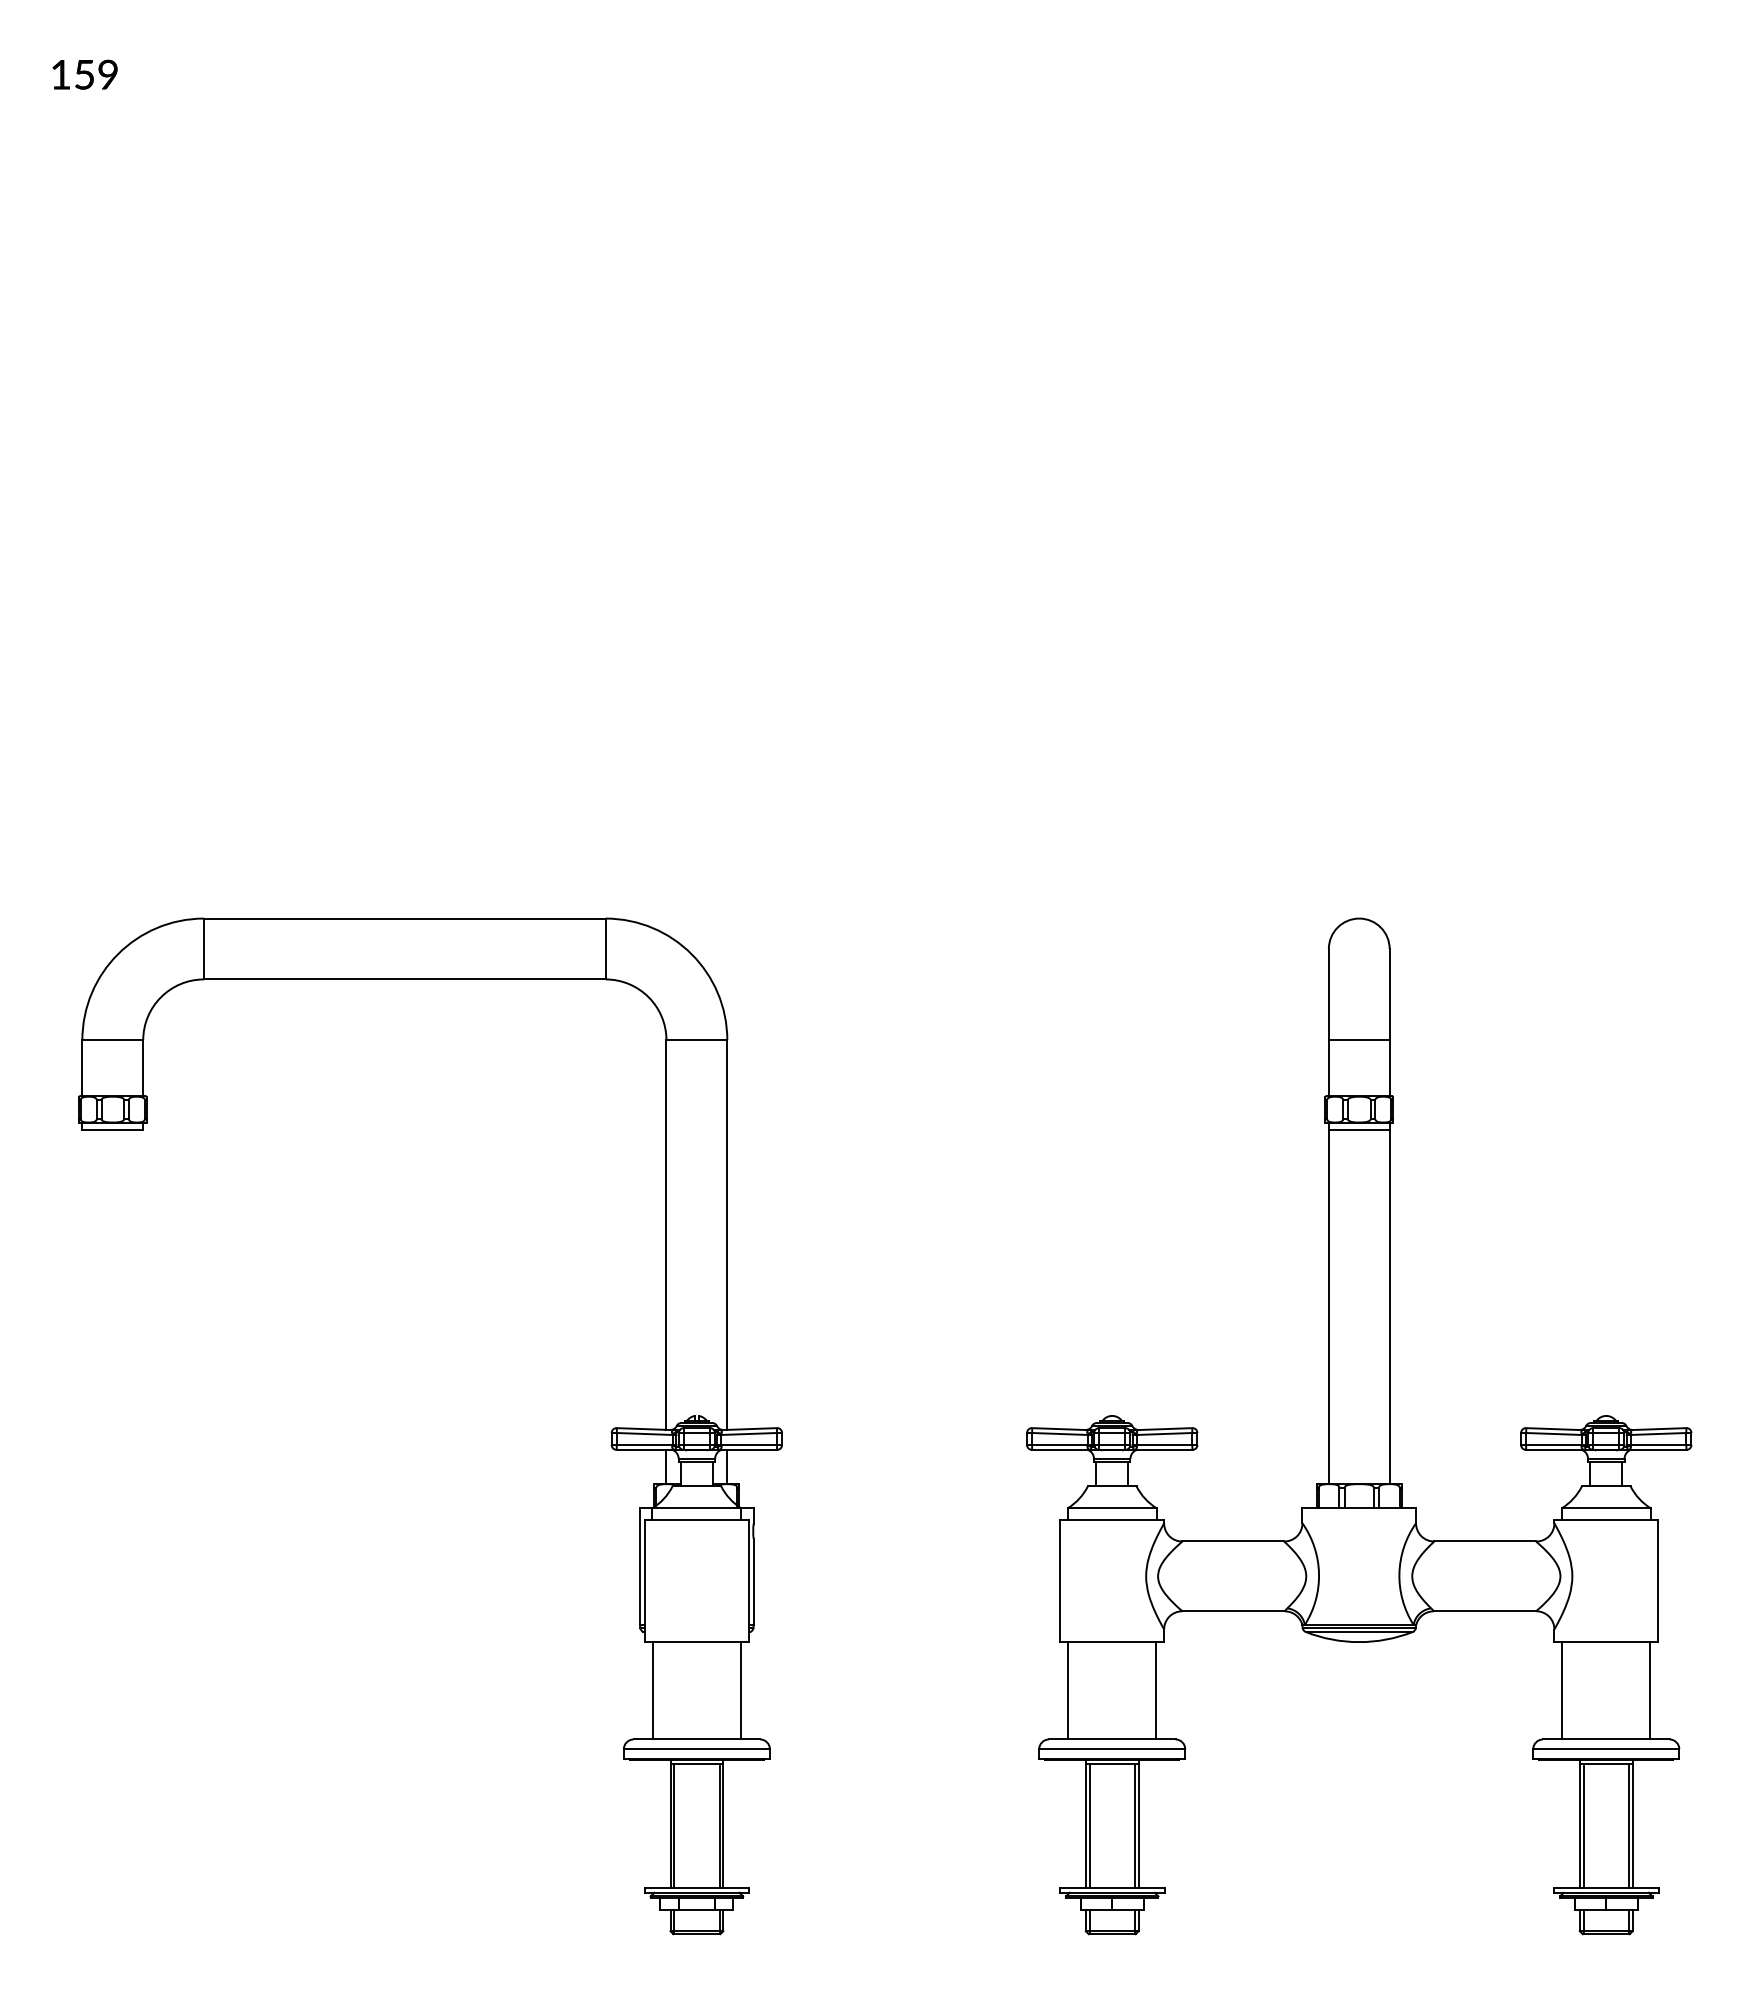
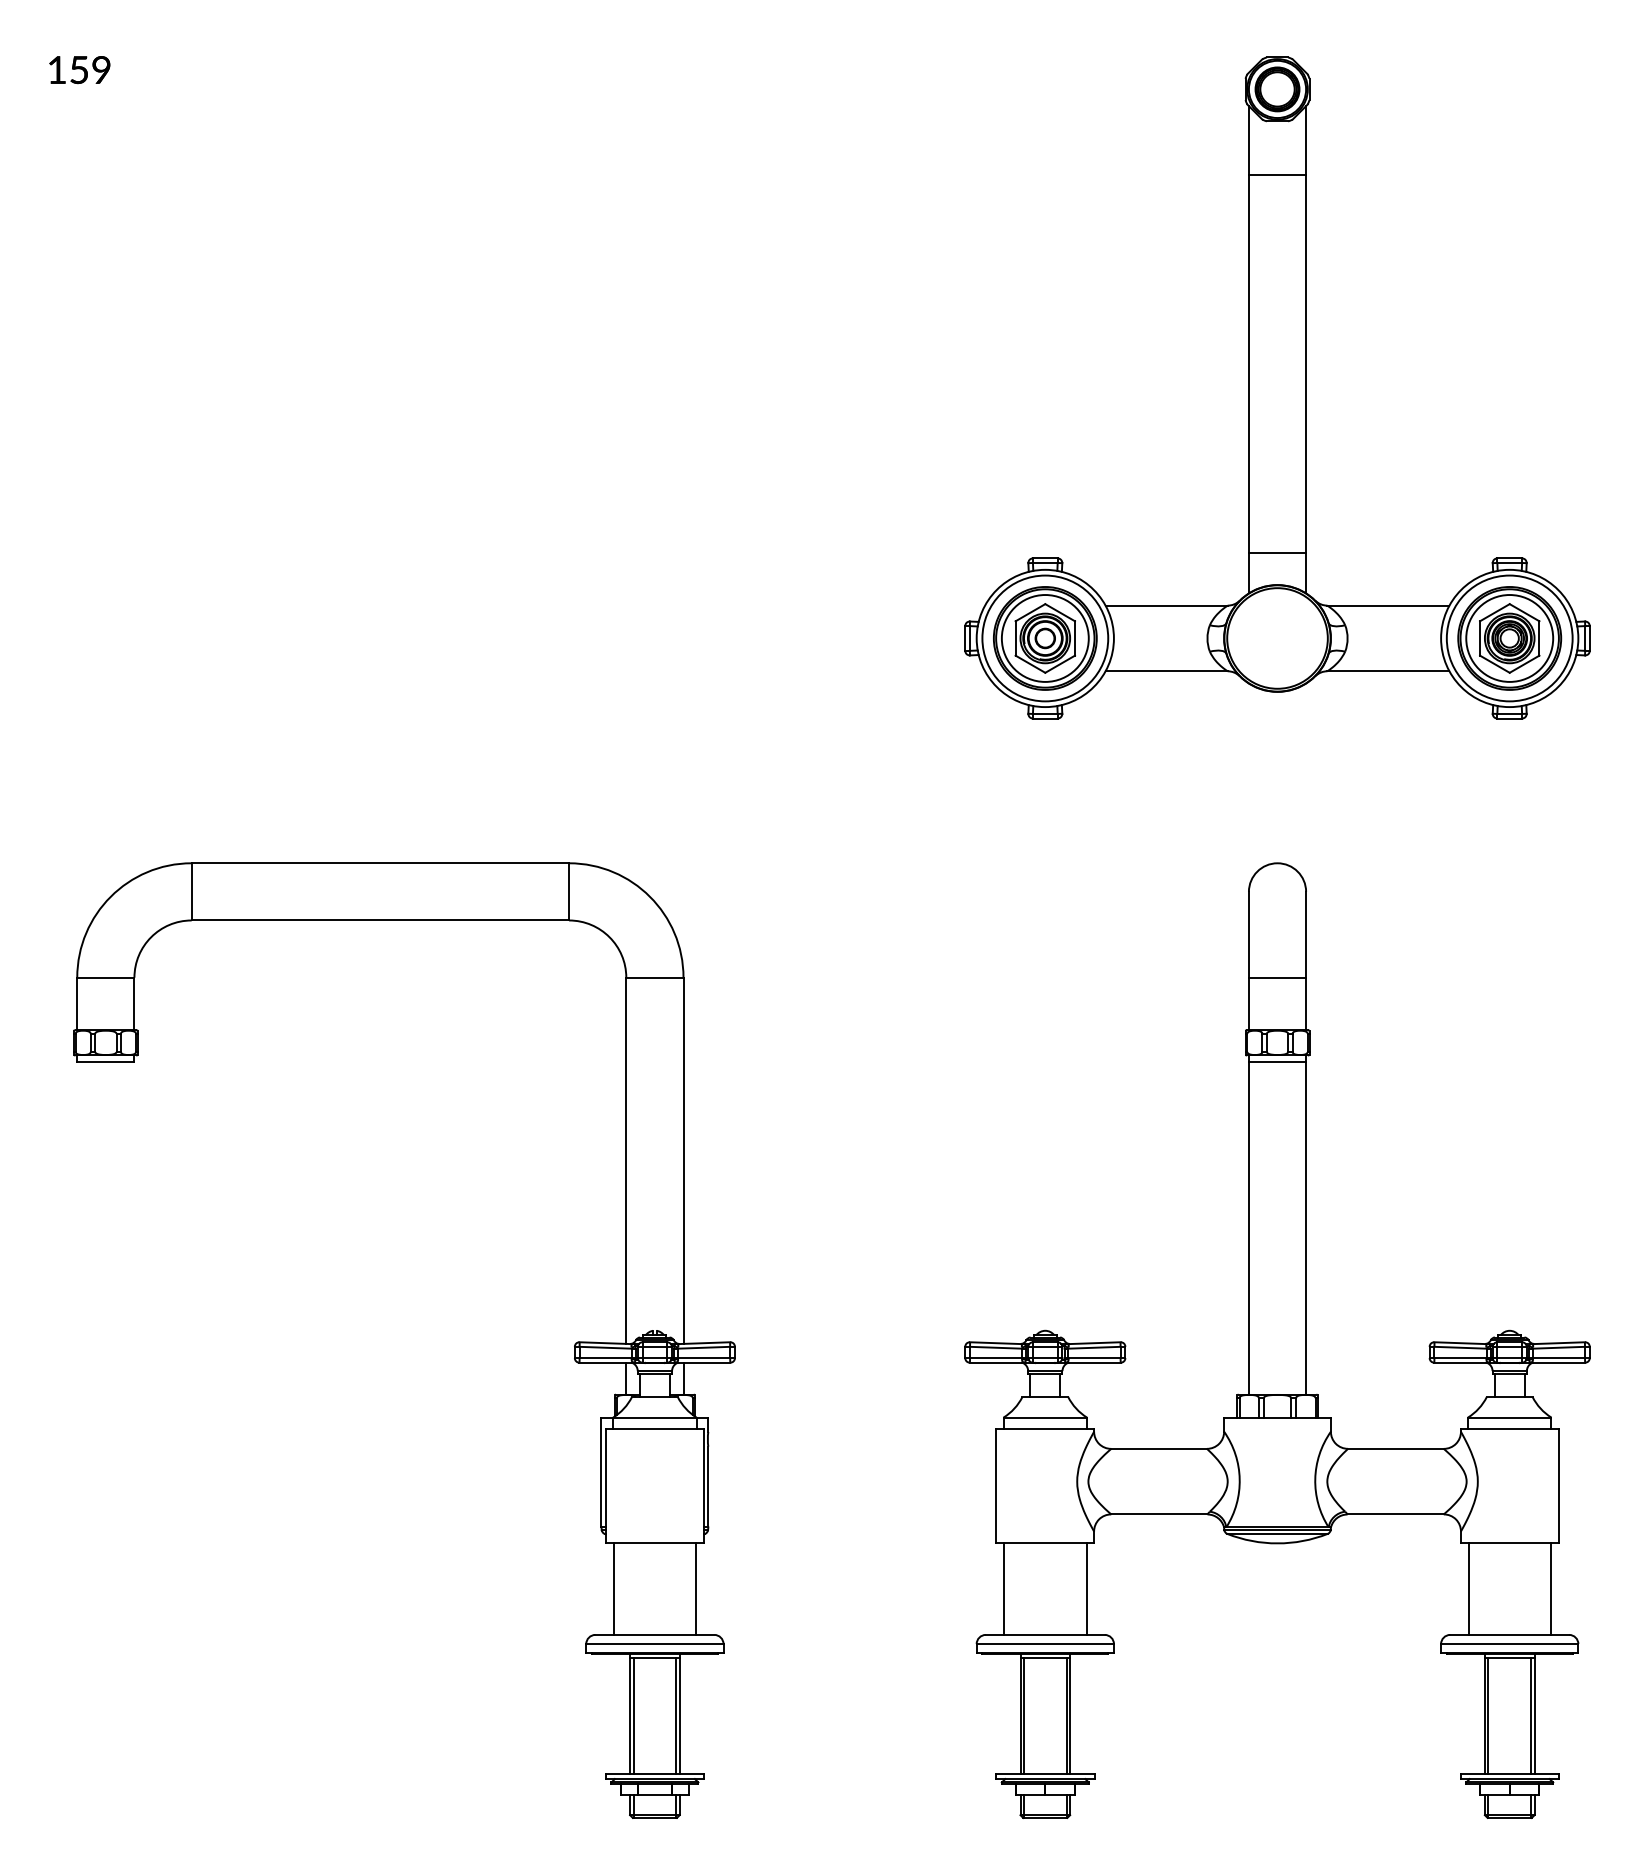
part: (1359, 412) -> (1277, 387), added

